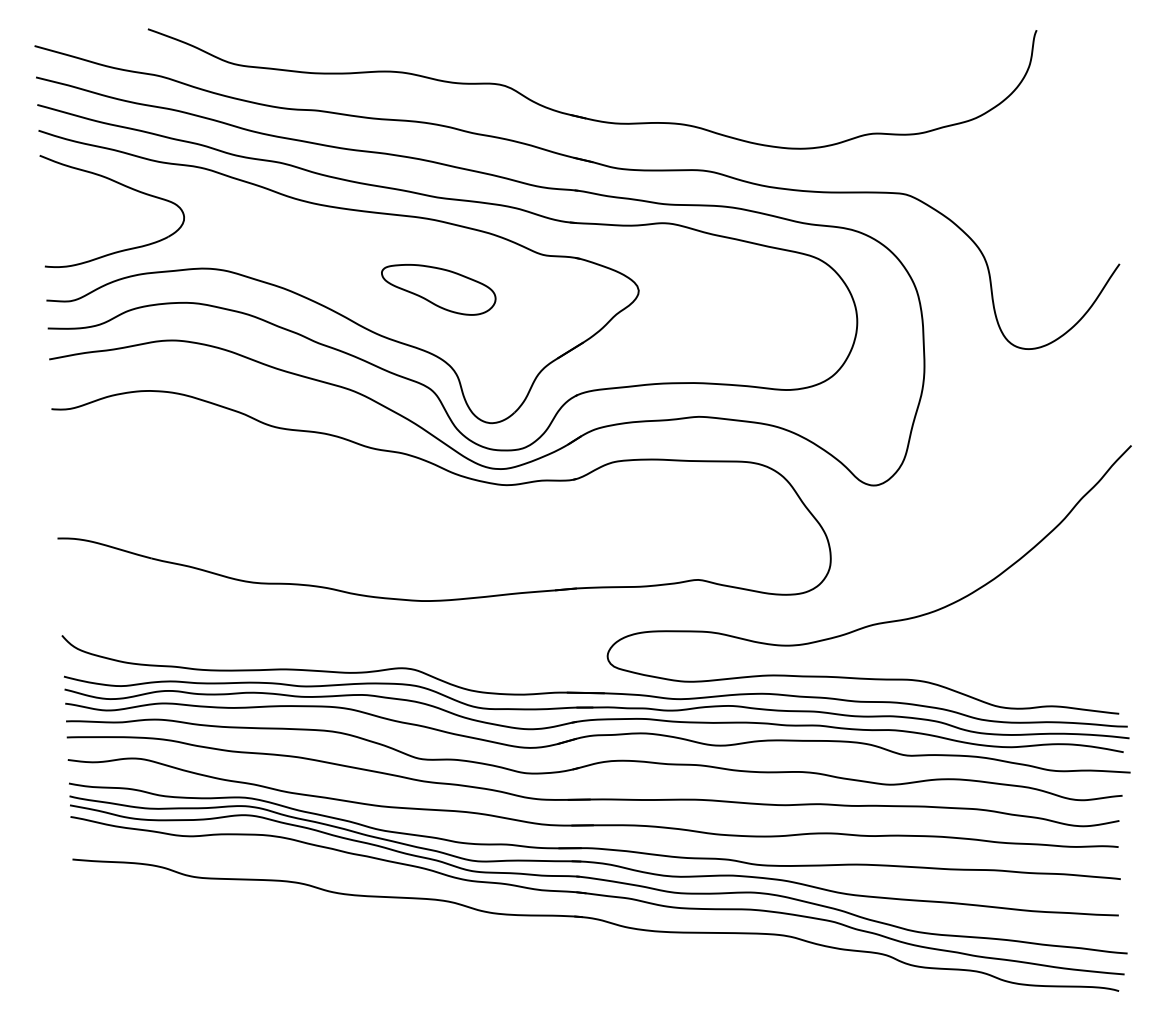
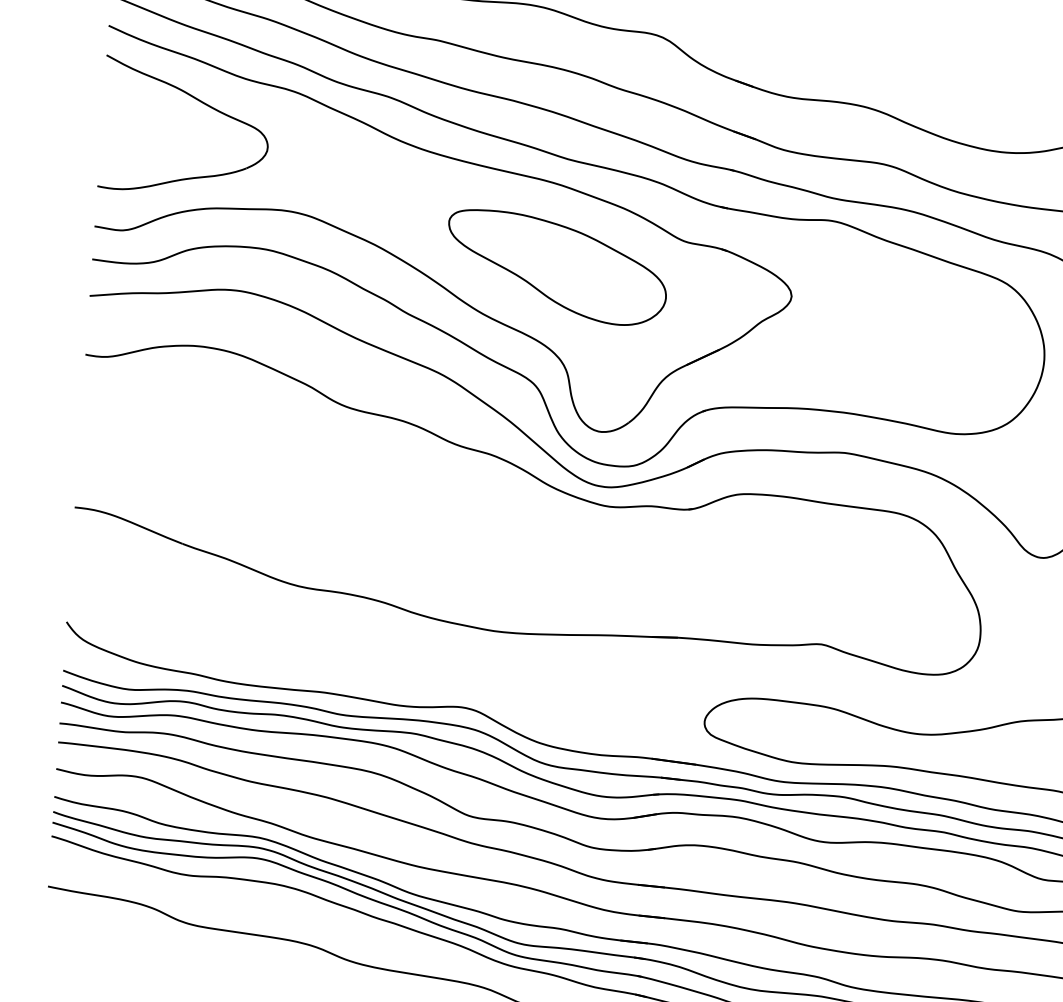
part: (438, 289) -> (556, 267), size x1.67

